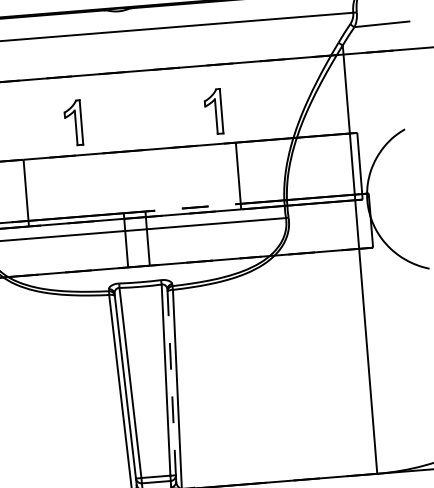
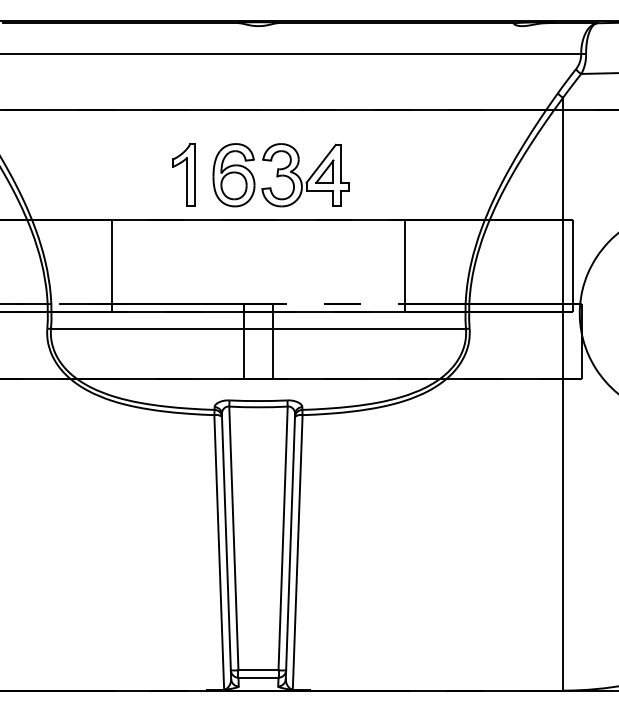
part: (213, 111) -> (377, 174), removed
part: (143, 118) -> (280, 175), added
line: (171, 382) -> (290, 542), dashed -> solid

